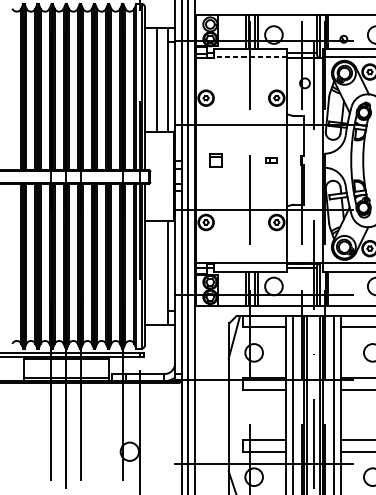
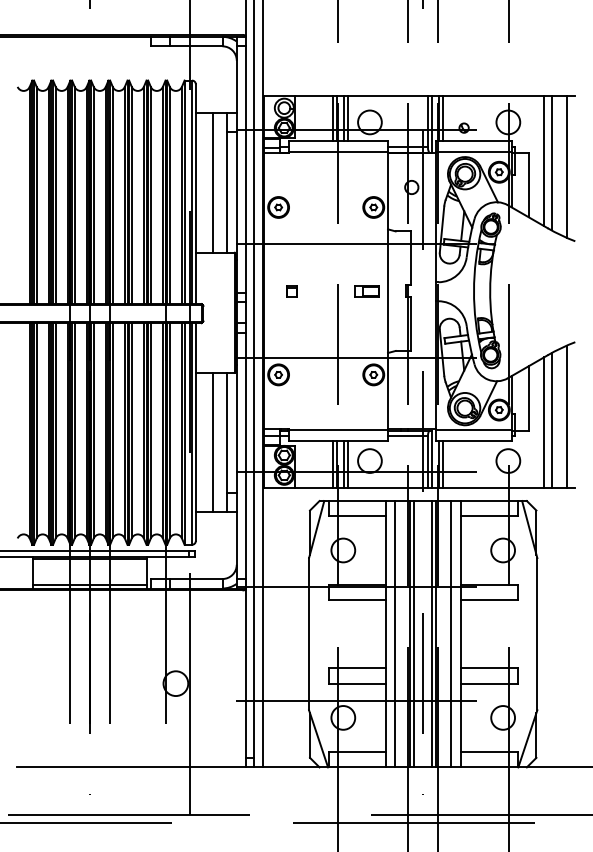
line: (250, 57) -> (338, 152), dashed -> solid
part: (215, 160) -> (291, 291), size x0.62
part: (271, 160) -> (366, 291), size x1.67
line: (157, 272) -> (212, 442), added

